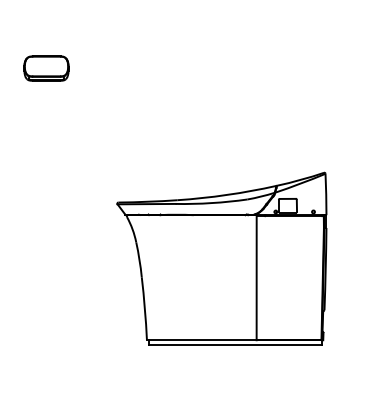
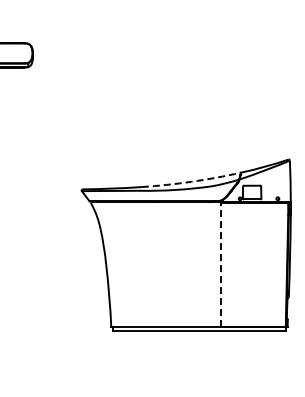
arc: (227, 194) -> (191, 181), solid -> dashed
line: (256, 277) -> (220, 264), solid -> dashed

